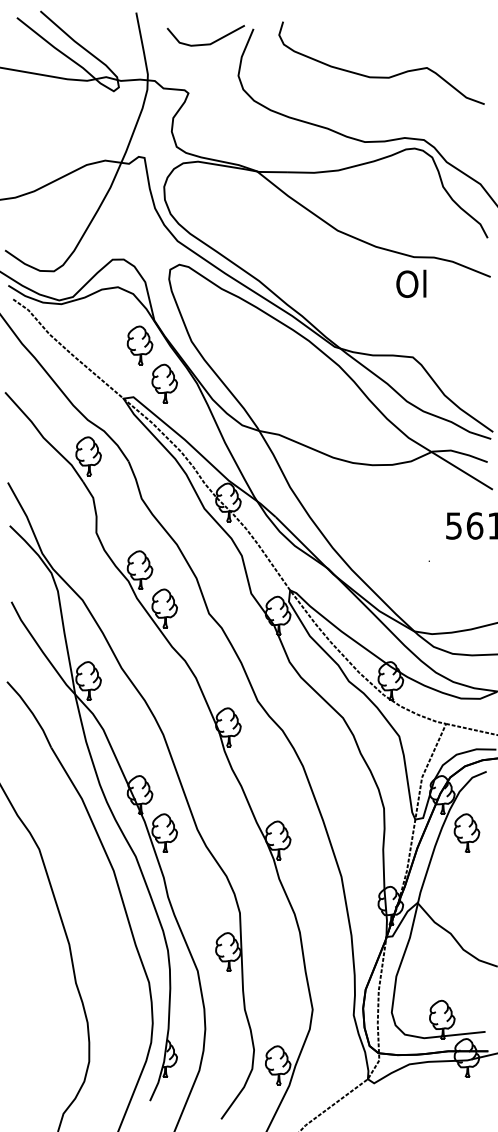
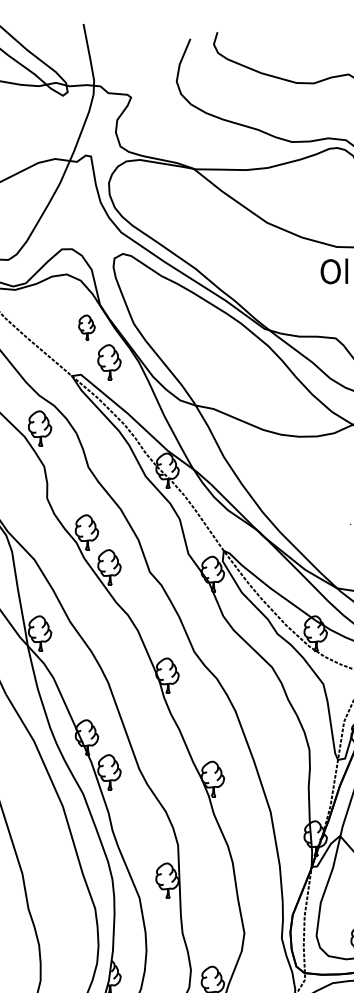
line: (205, 43) -> (146, 52), removed
part: (139, 345) -> (86, 327), size x0.7

